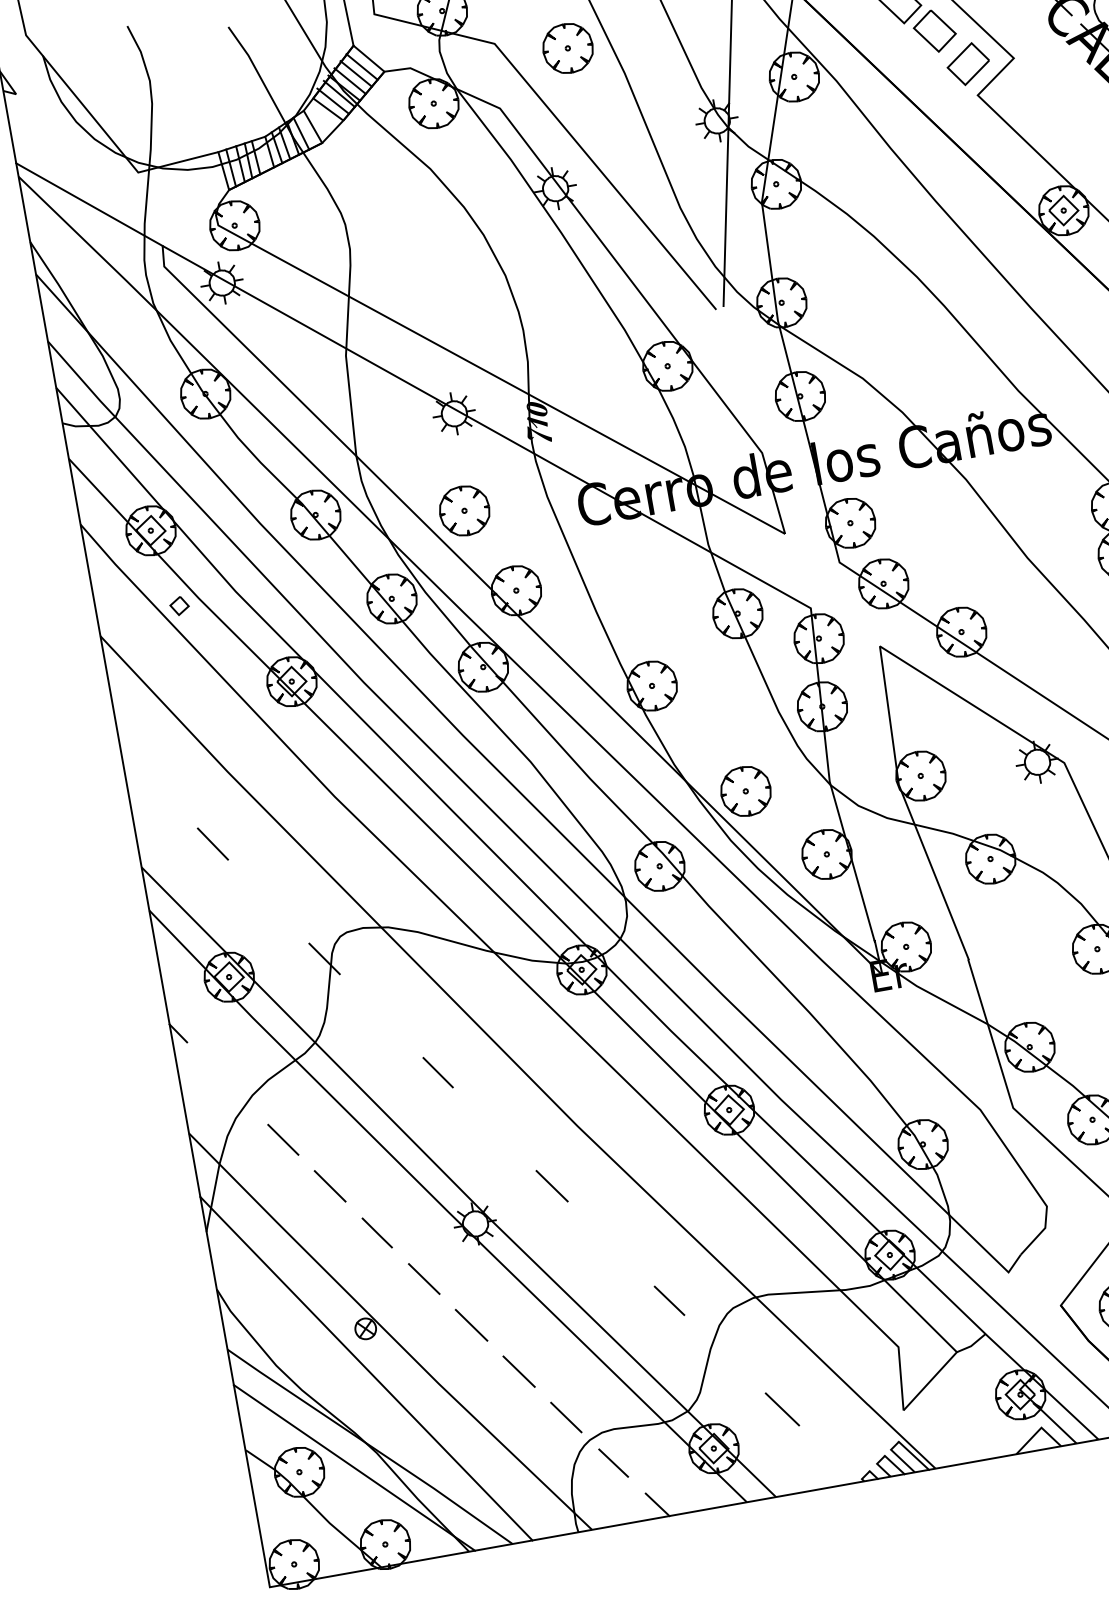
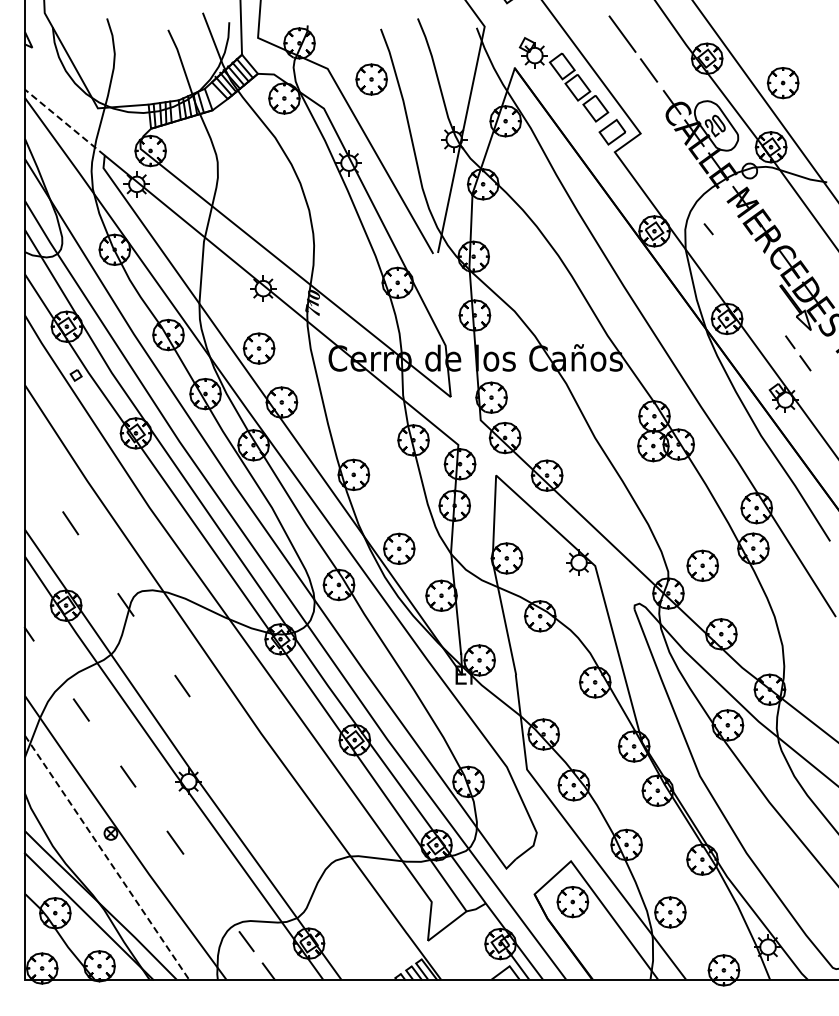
line: (88, 204) -> (64, 122), solid -> dashed
line: (329, 1186) -> (104, 743), removed
line: (552, 1186) -> (239, 767), removed
line: (423, 1278) -> (151, 809), removed
line: (668, 1301) -> (297, 849), removed
line: (367, 1369) -> (107, 858), solid -> dashed
line: (519, 1370) -> (199, 875), removed
line: (781, 1408) -> (354, 926), removed
line: (565, 1417) -> (222, 908), removed

